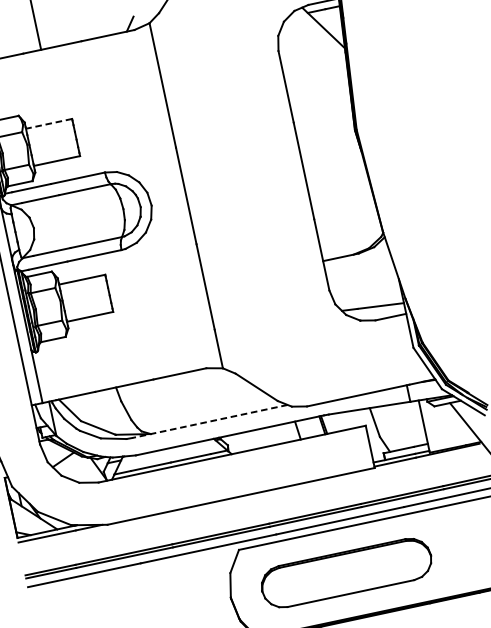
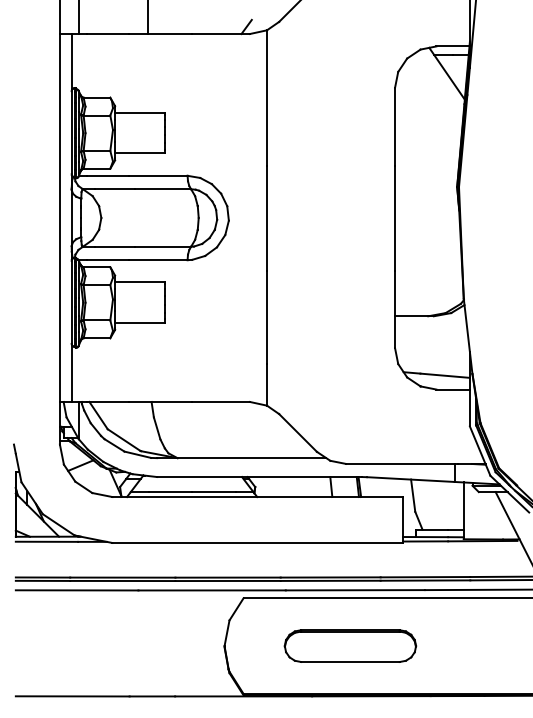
line: (48, 123) -> (139, 112), dashed -> solid
line: (209, 421) -> (241, 458), dashed -> solid
part: (346, 572) -> (350, 645), size x0.71

